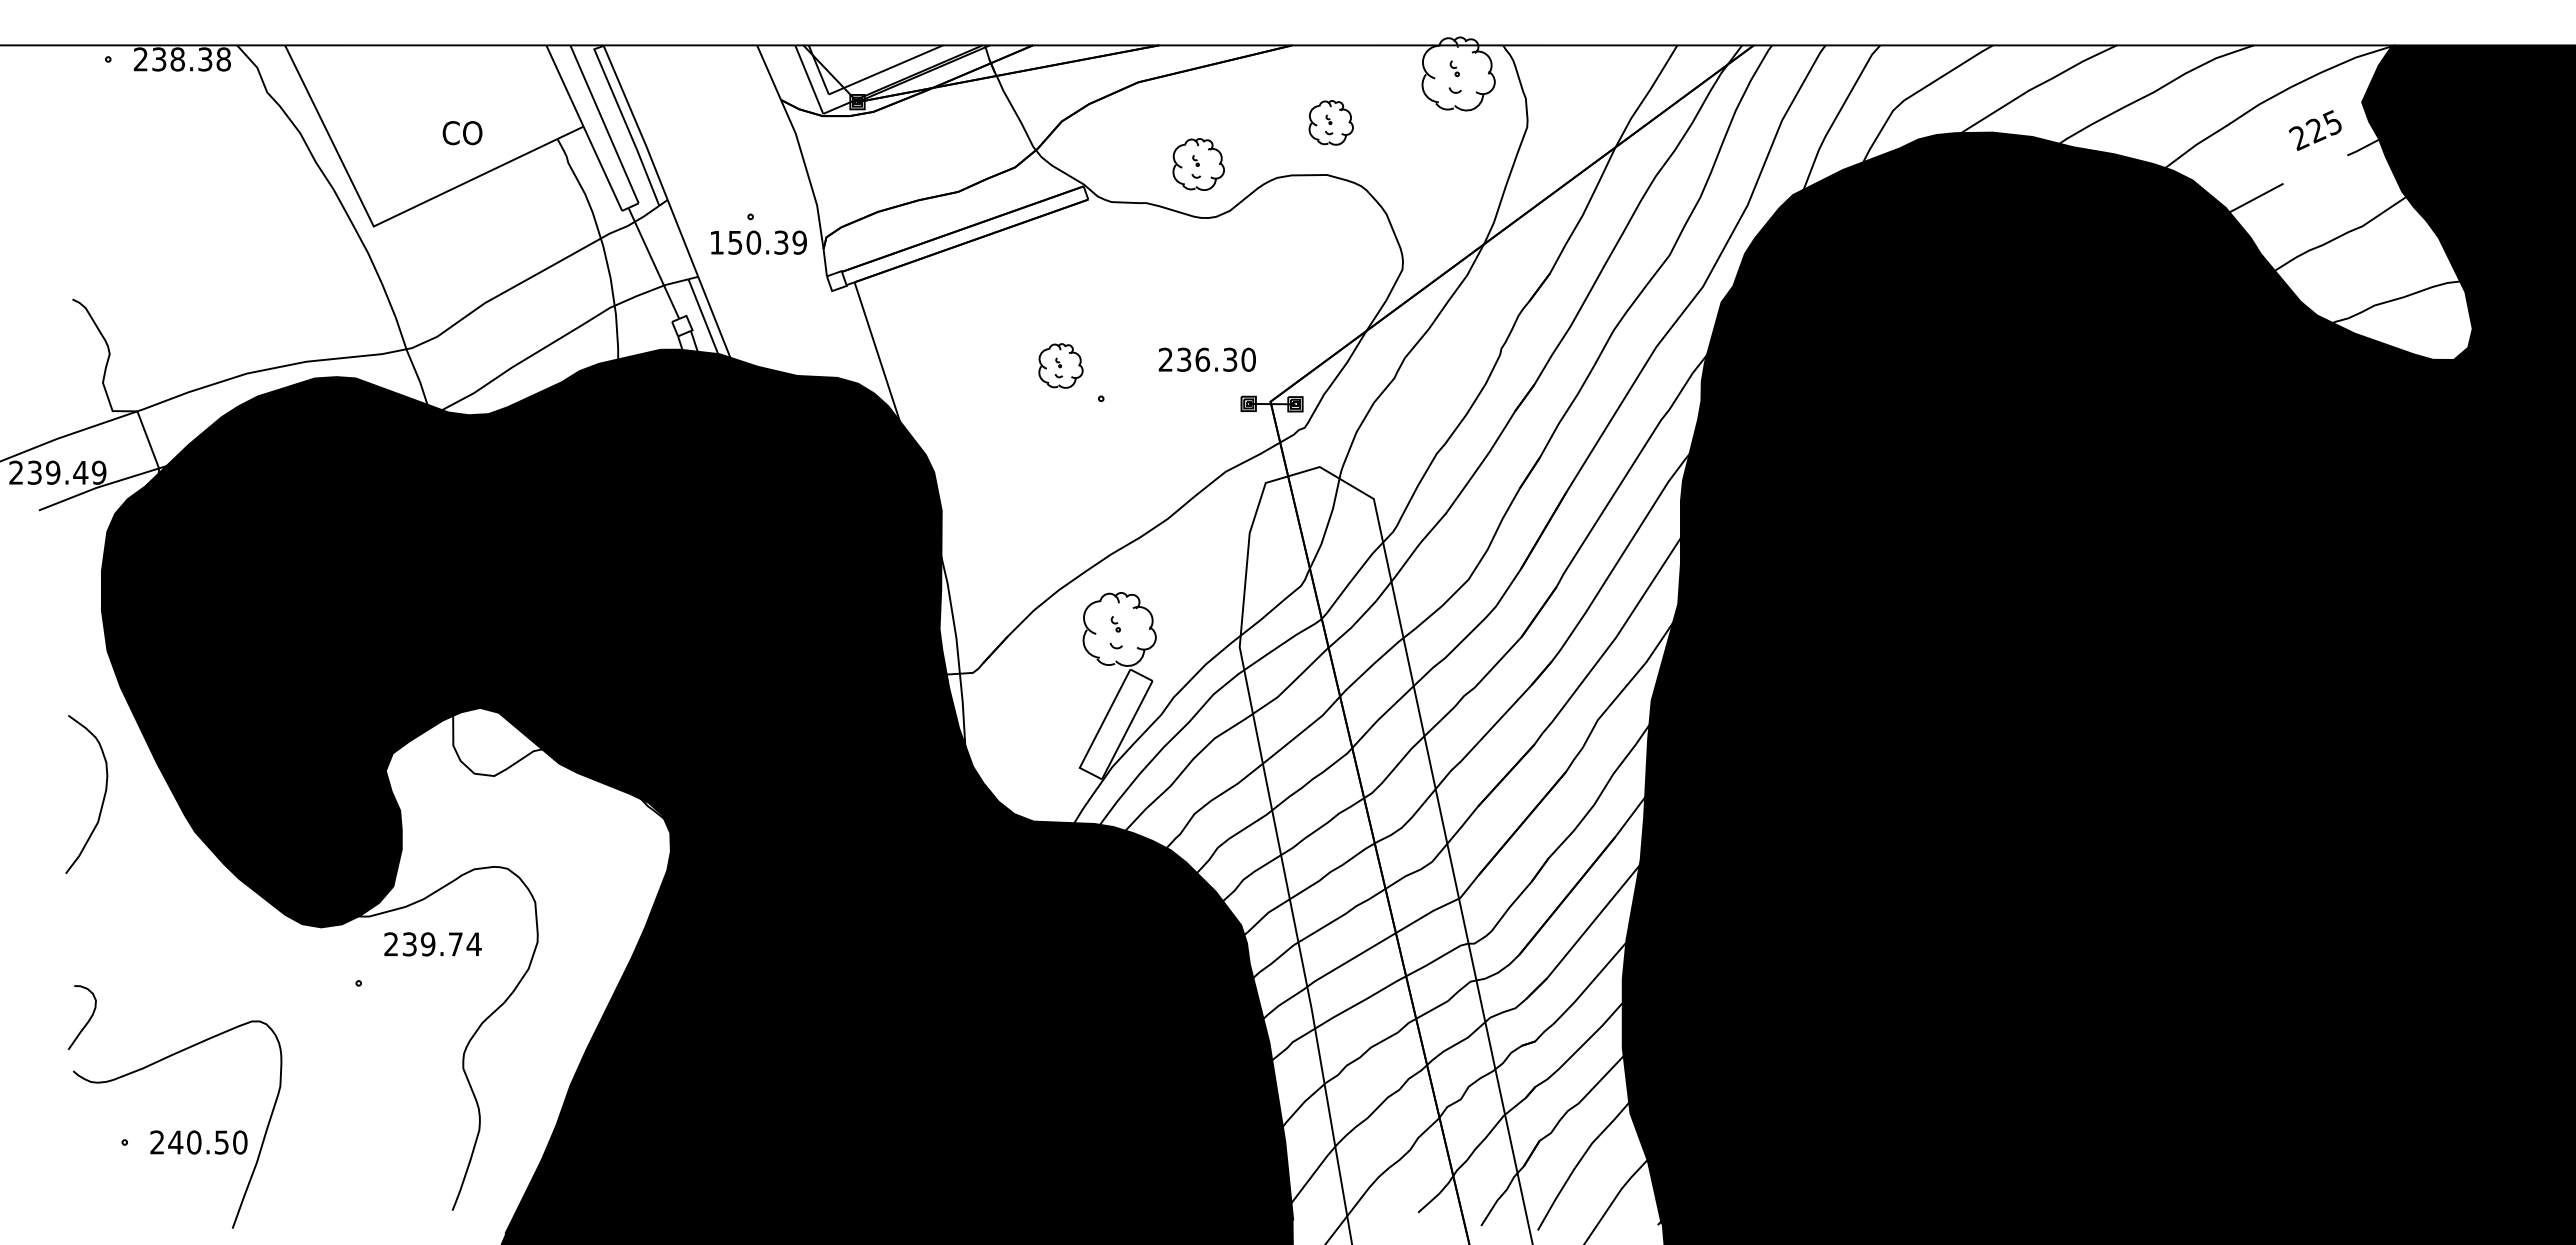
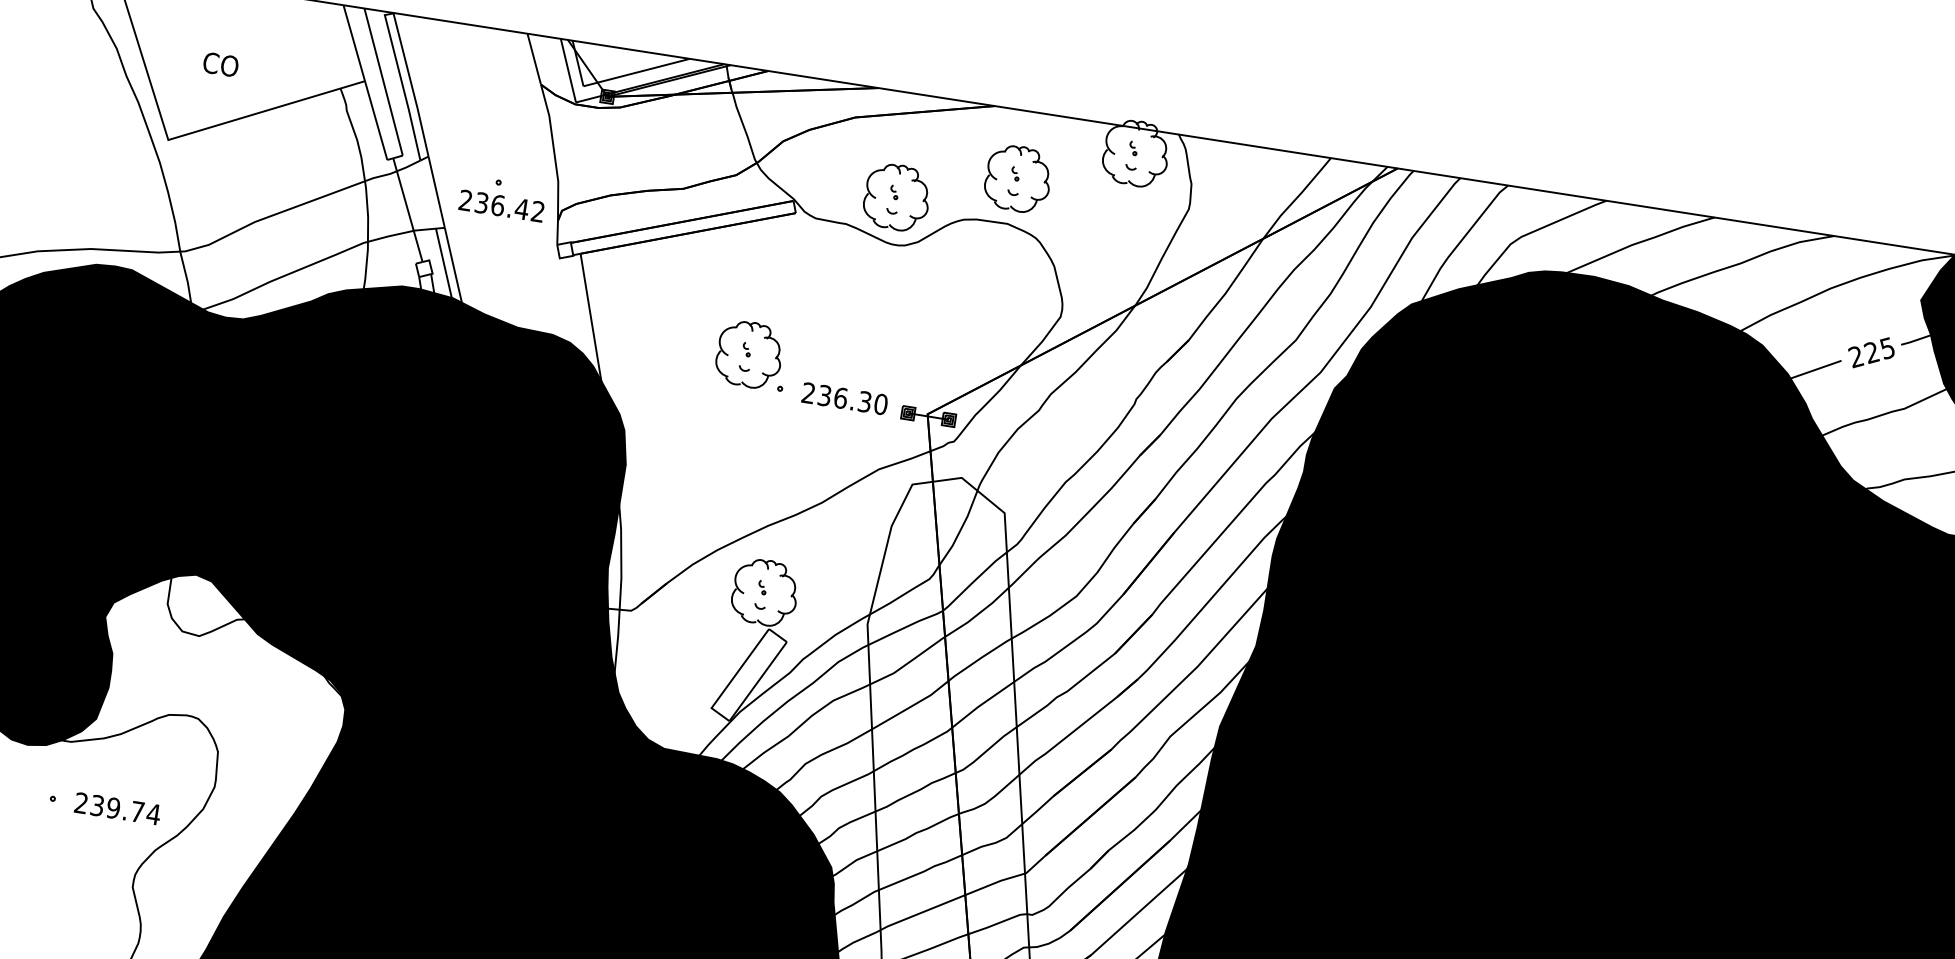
part: (1331, 122) -> (1018, 178), size x1.67
text: (2315, 130) -> (1871, 352), moved
text: (462, 133) -> (220, 65), moved
part: (1198, 164) -> (896, 197), size x1.43
text: (758, 242) -> (502, 206), 150.39 -> 236.42
text: (1206, 359) -> (844, 398), moved
part: (1060, 365) -> (749, 354), size x1.67
text: (432, 944) -> (117, 808), moved

